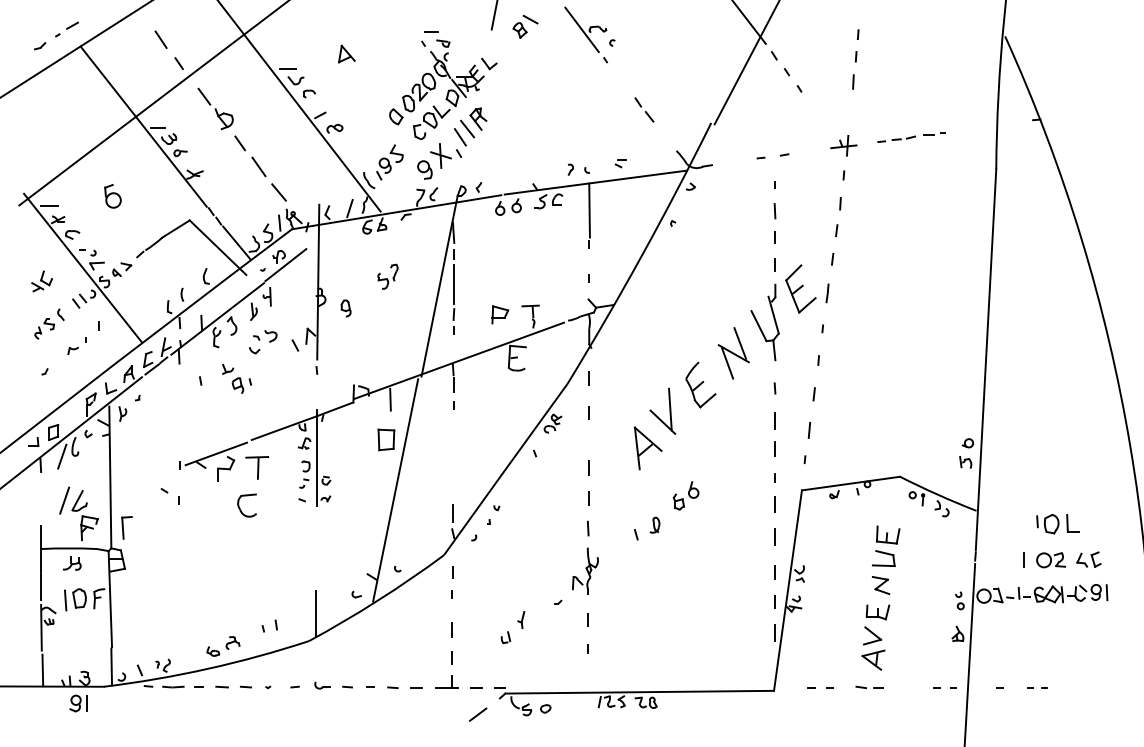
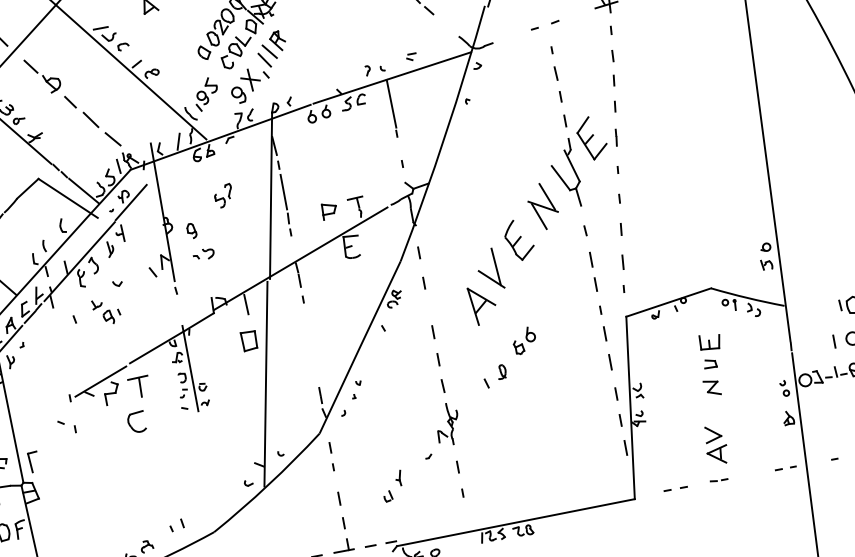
part: (265, 336) -> (203, 254), moved
part: (883, 558) -> (709, 363), size x0.6
part: (877, 612) -> (713, 412), removed
line: (315, 613) -> (215, 506), removed
part: (869, 687) -> (718, 480), size x0.7

